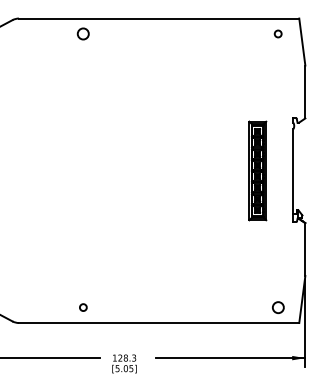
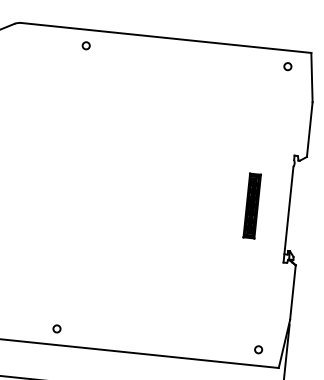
circle: (83, 33) -> (86, 45), size x0.62
part: (257, 170) -> (251, 205), size x0.62
circle: (277, 307) -> (257, 349), size x0.62

